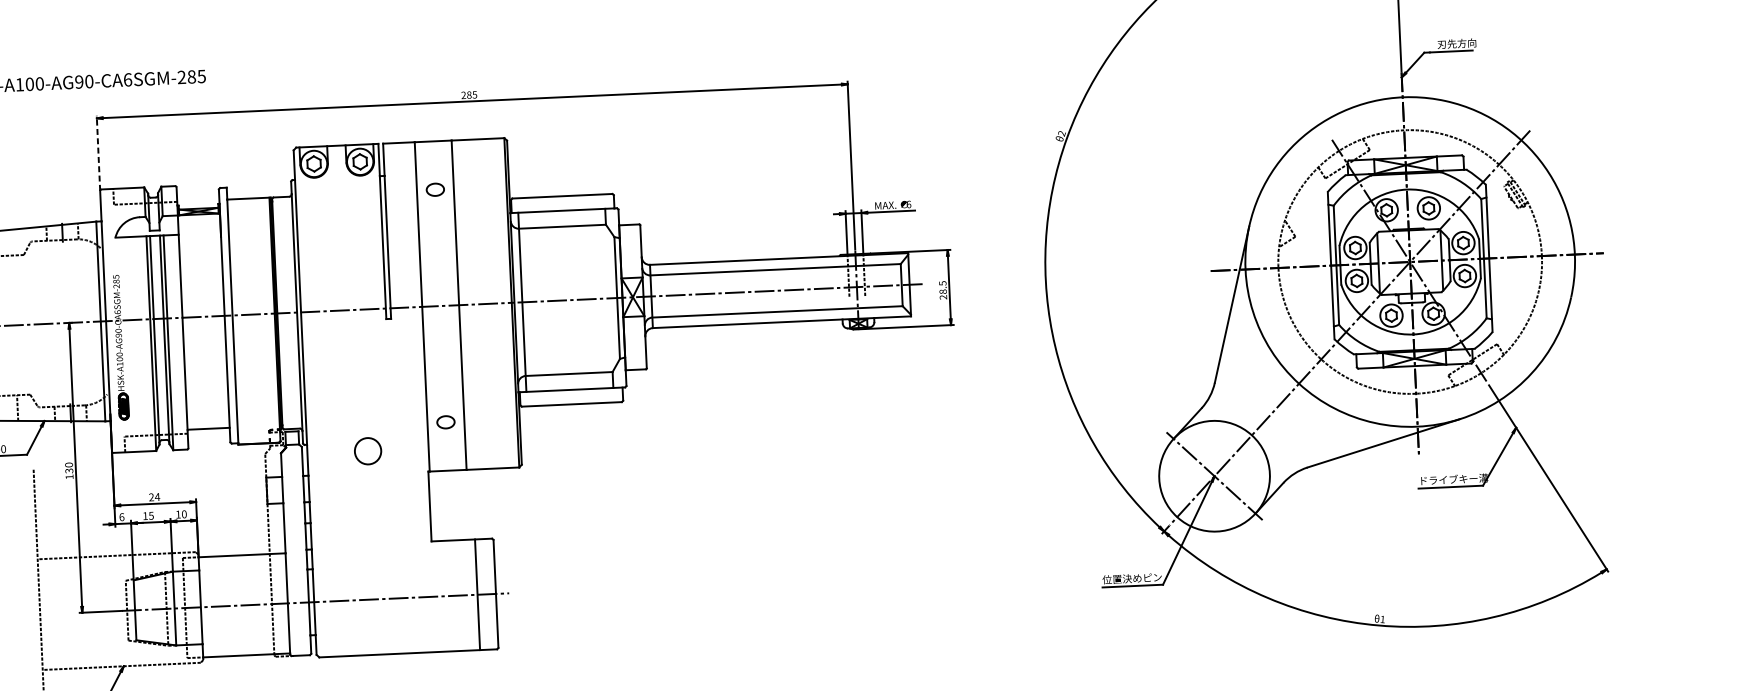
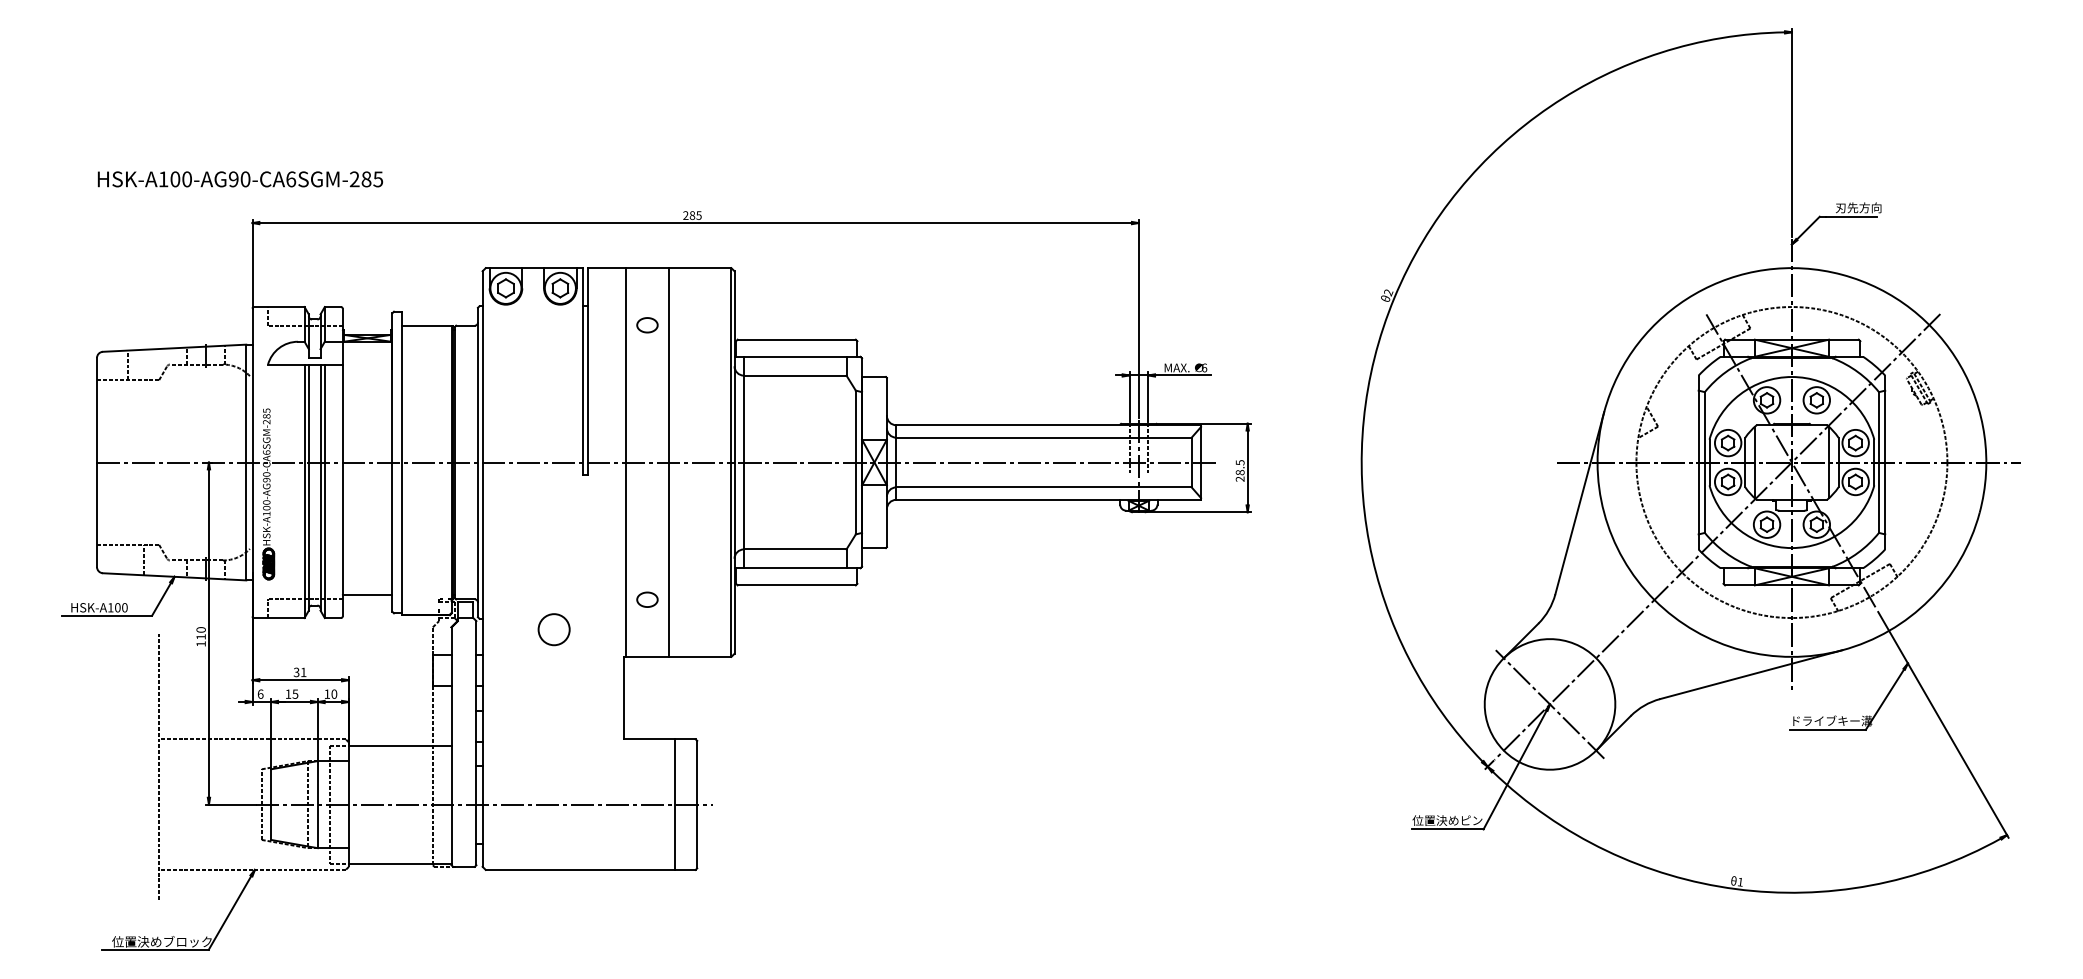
line: (98, 152) -> (252, 263), dashed -> solid
text: (68, 470) -> (200, 636), 130 -> 110
text: (153, 497) -> (299, 672), 24 -> 31

